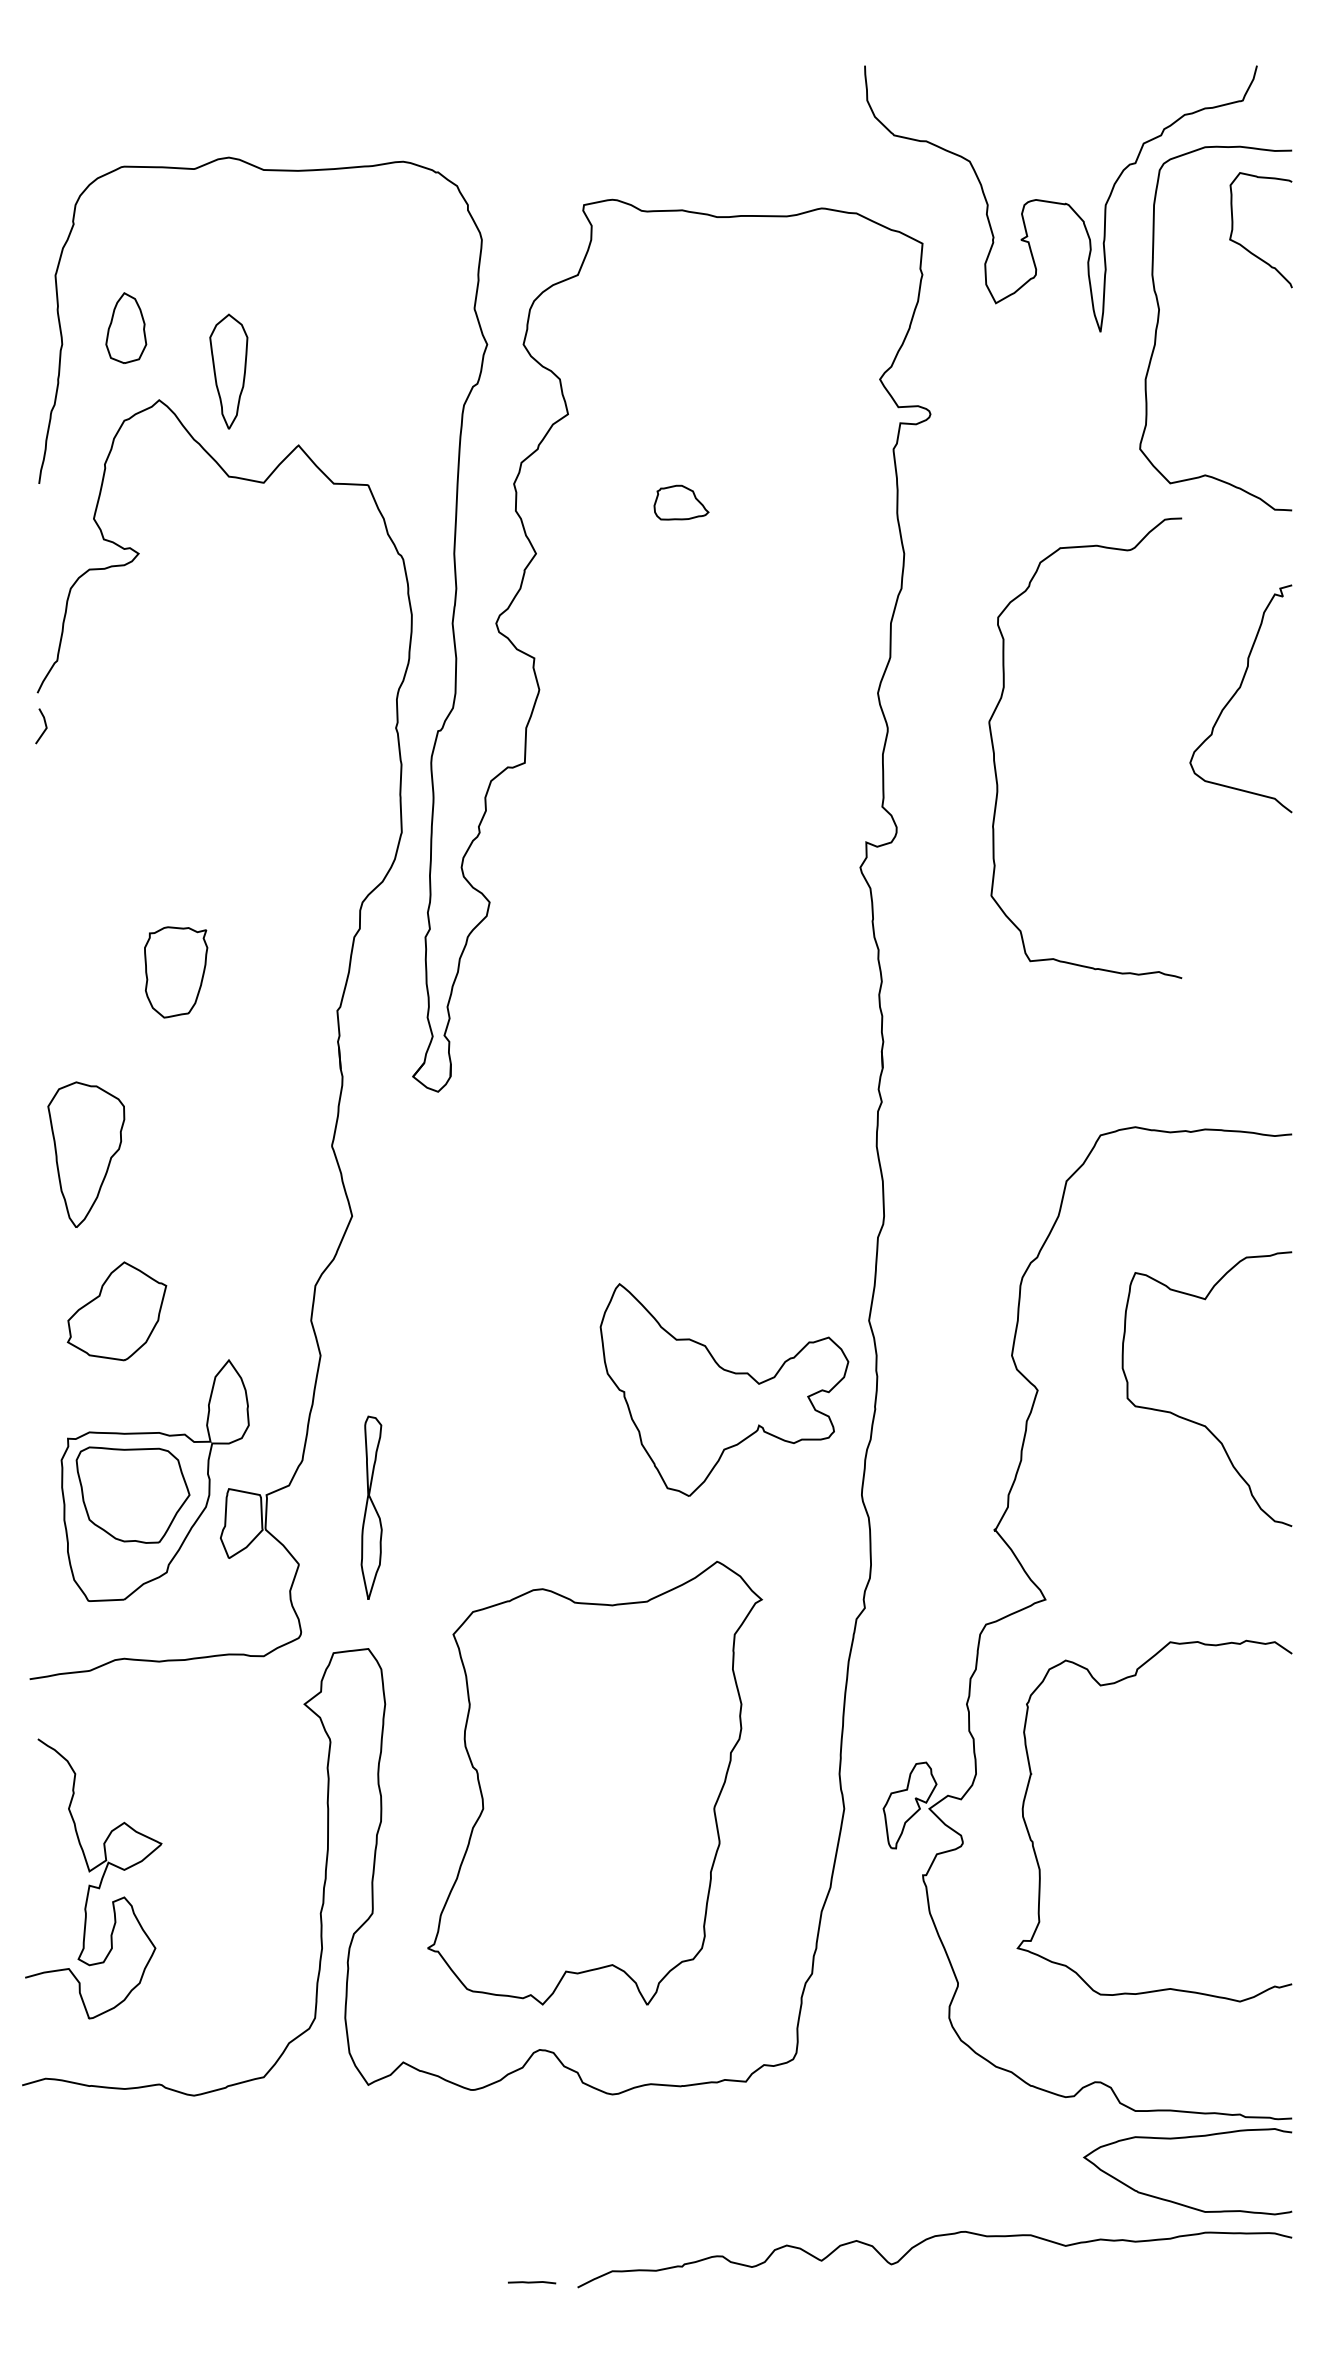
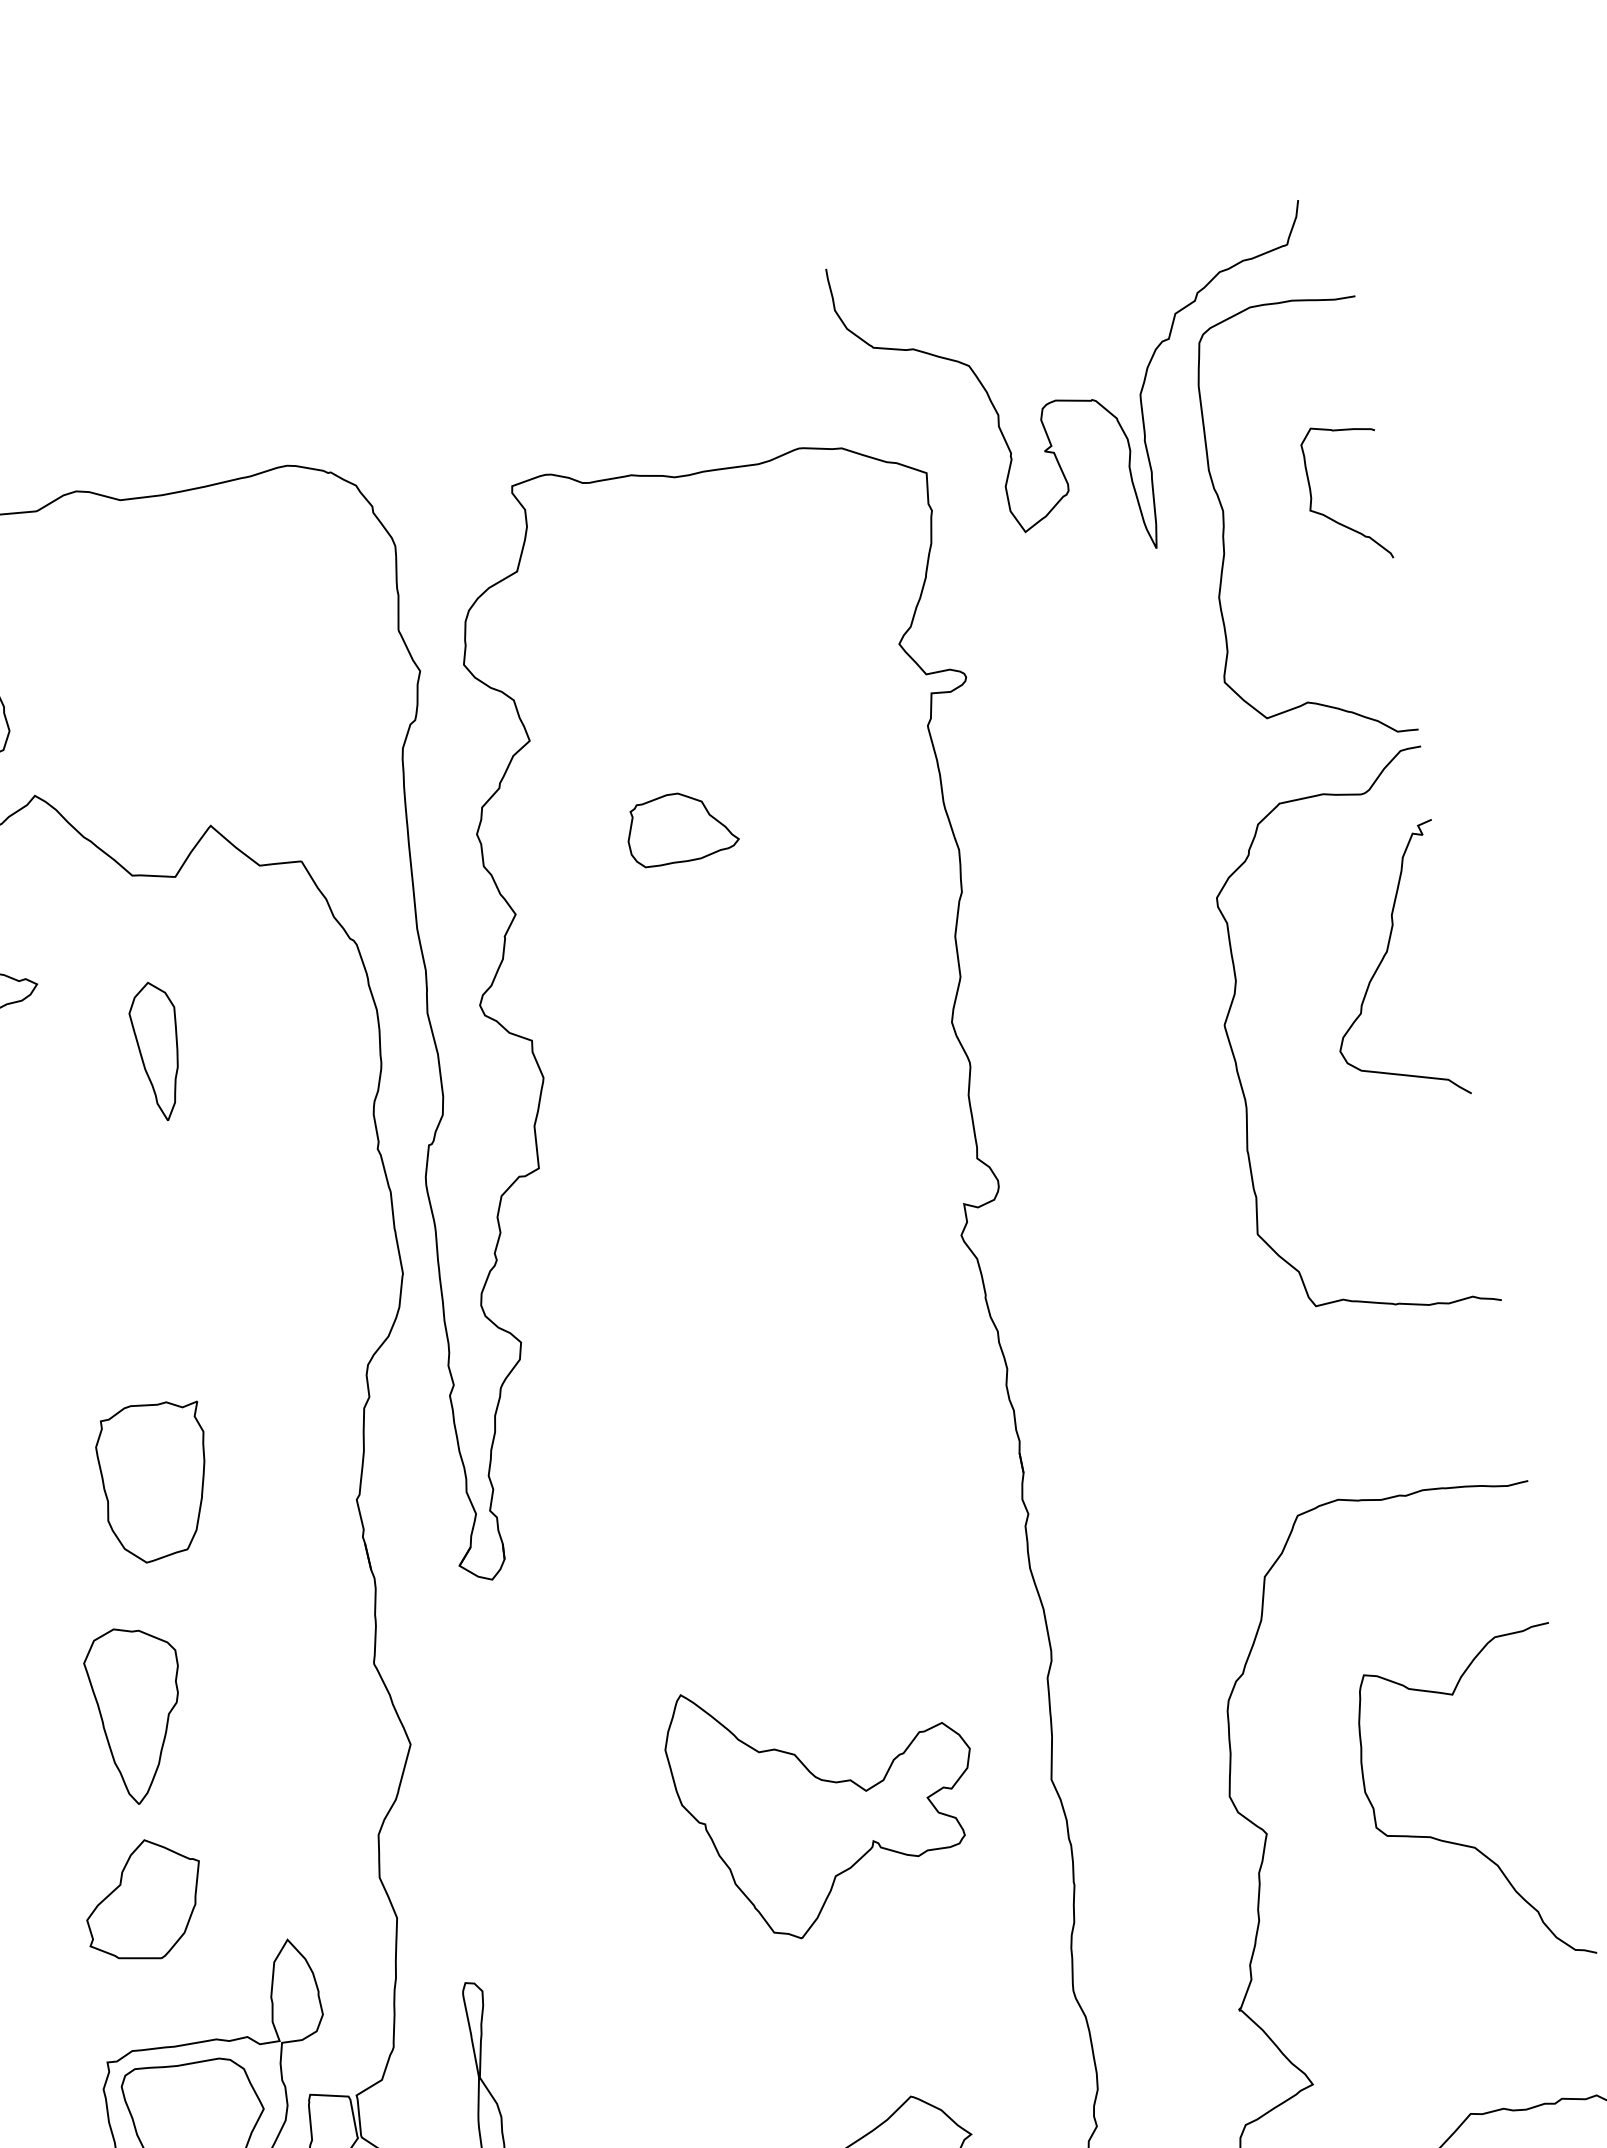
curve: (1248, 249) -> (1334, 519), moved
part: (228, 371) -> (157, 1051), moved
part: (681, 502) -> (681, 827), size x1.67
curve: (995, 761) -> (1238, 1071), moved
part: (175, 972) -> (155, 1482), size x1.43
part: (86, 1154) -> (138, 1714), moved
part: (724, 1389) -> (825, 1803), moved

